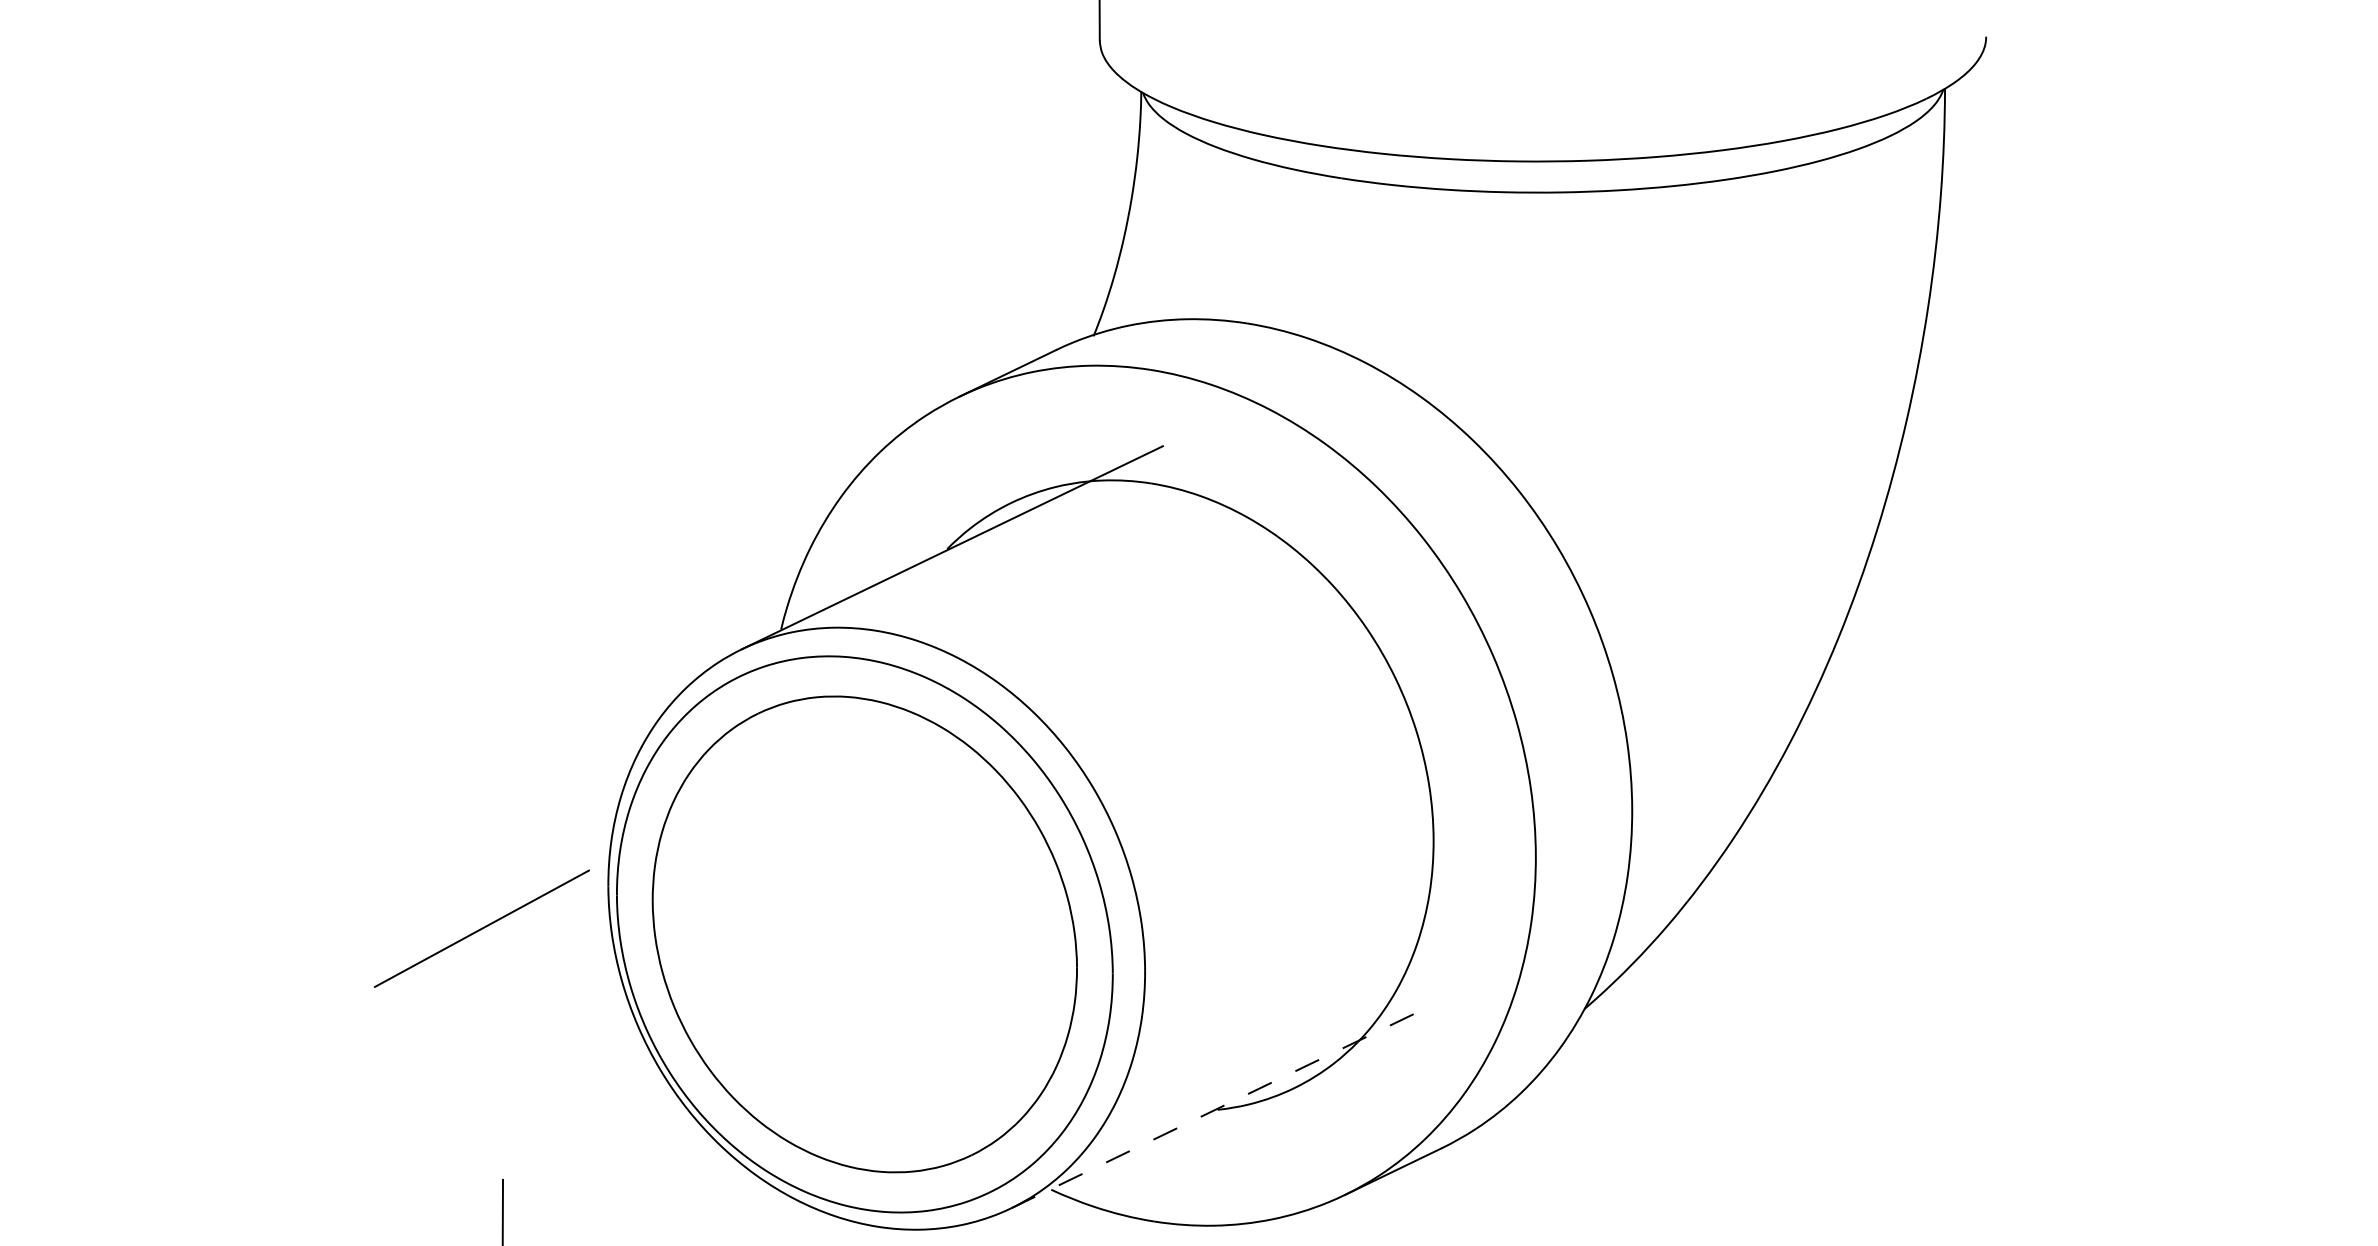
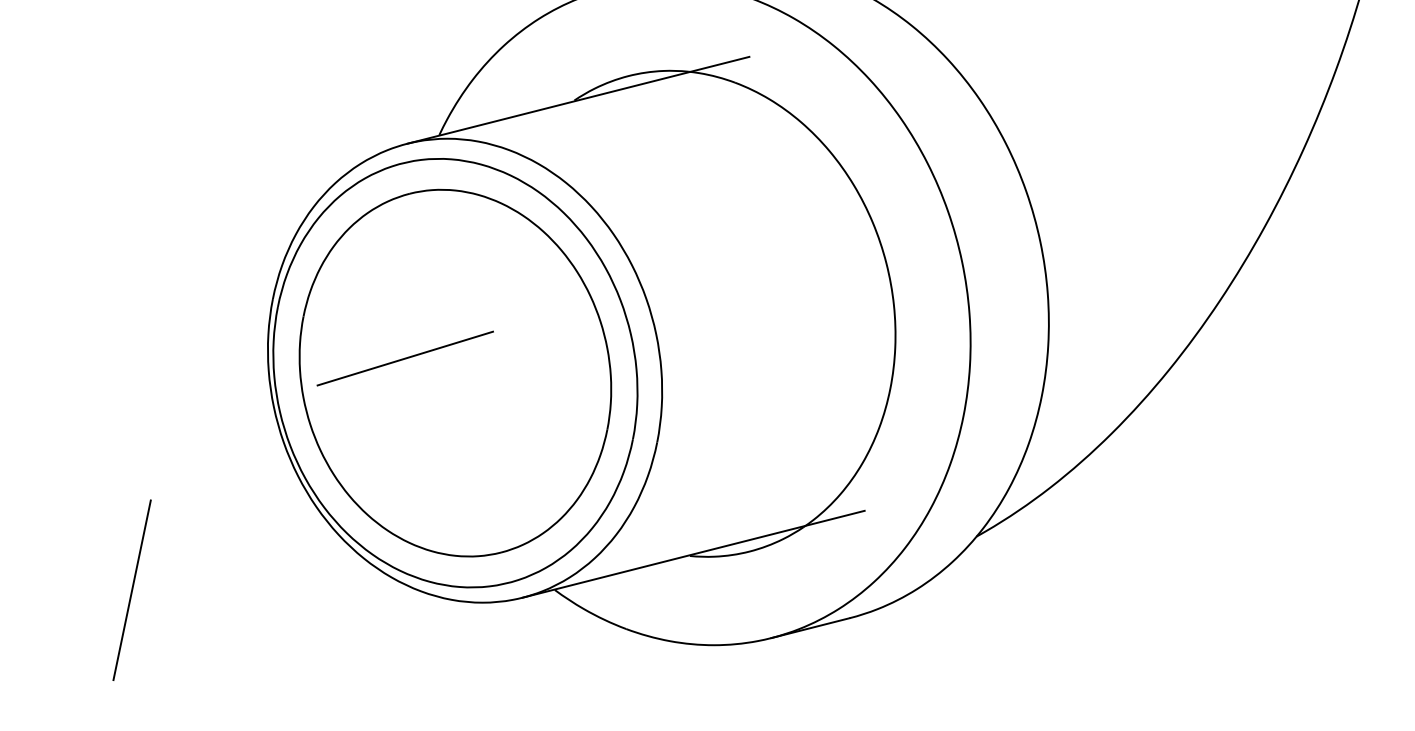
line: (481, 928) -> (405, 358), moved
line: (1222, 1106) -> (694, 554), dashed -> solid

